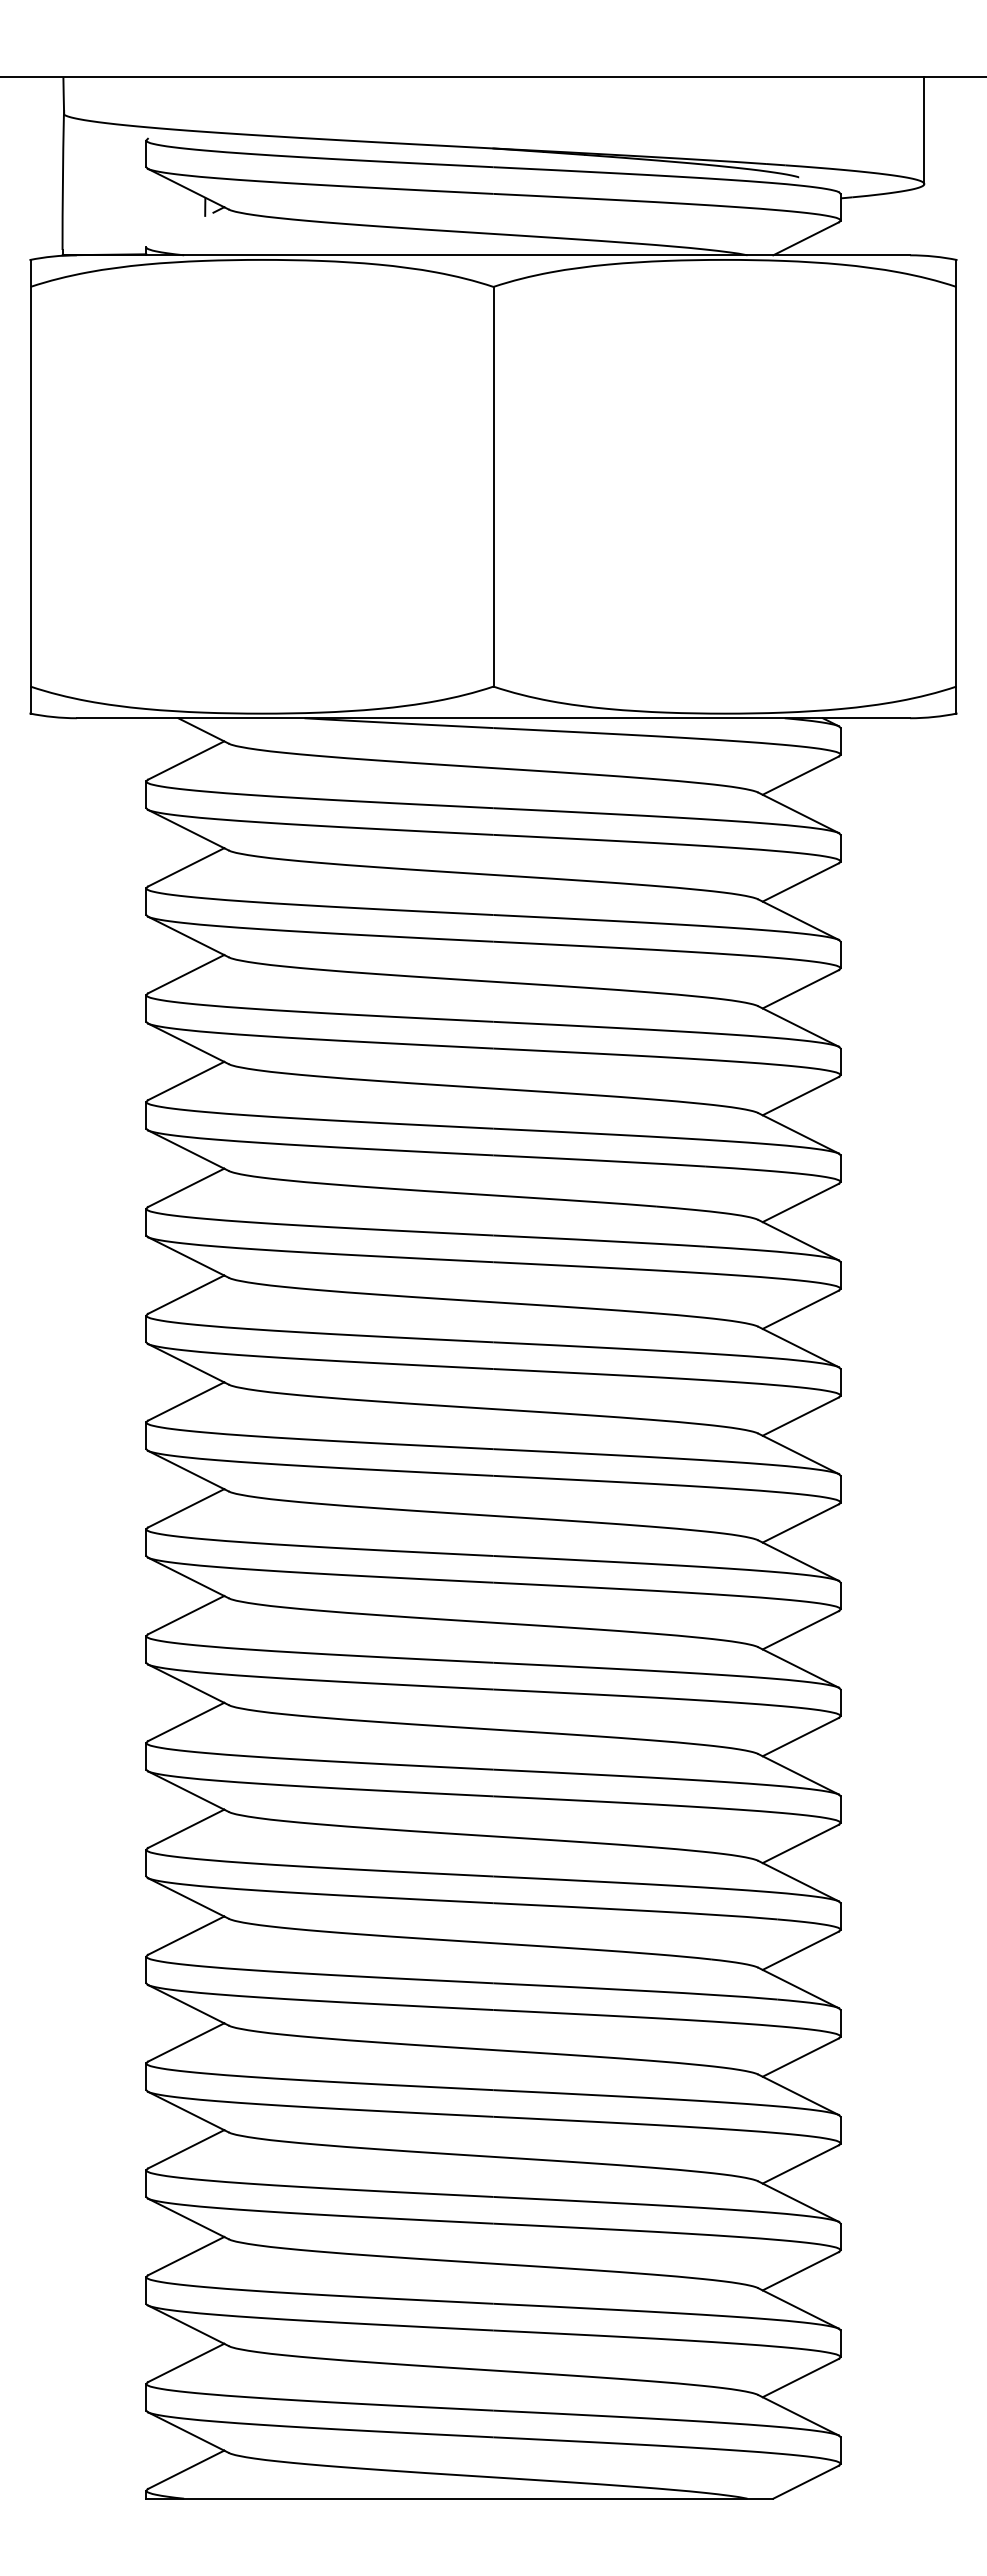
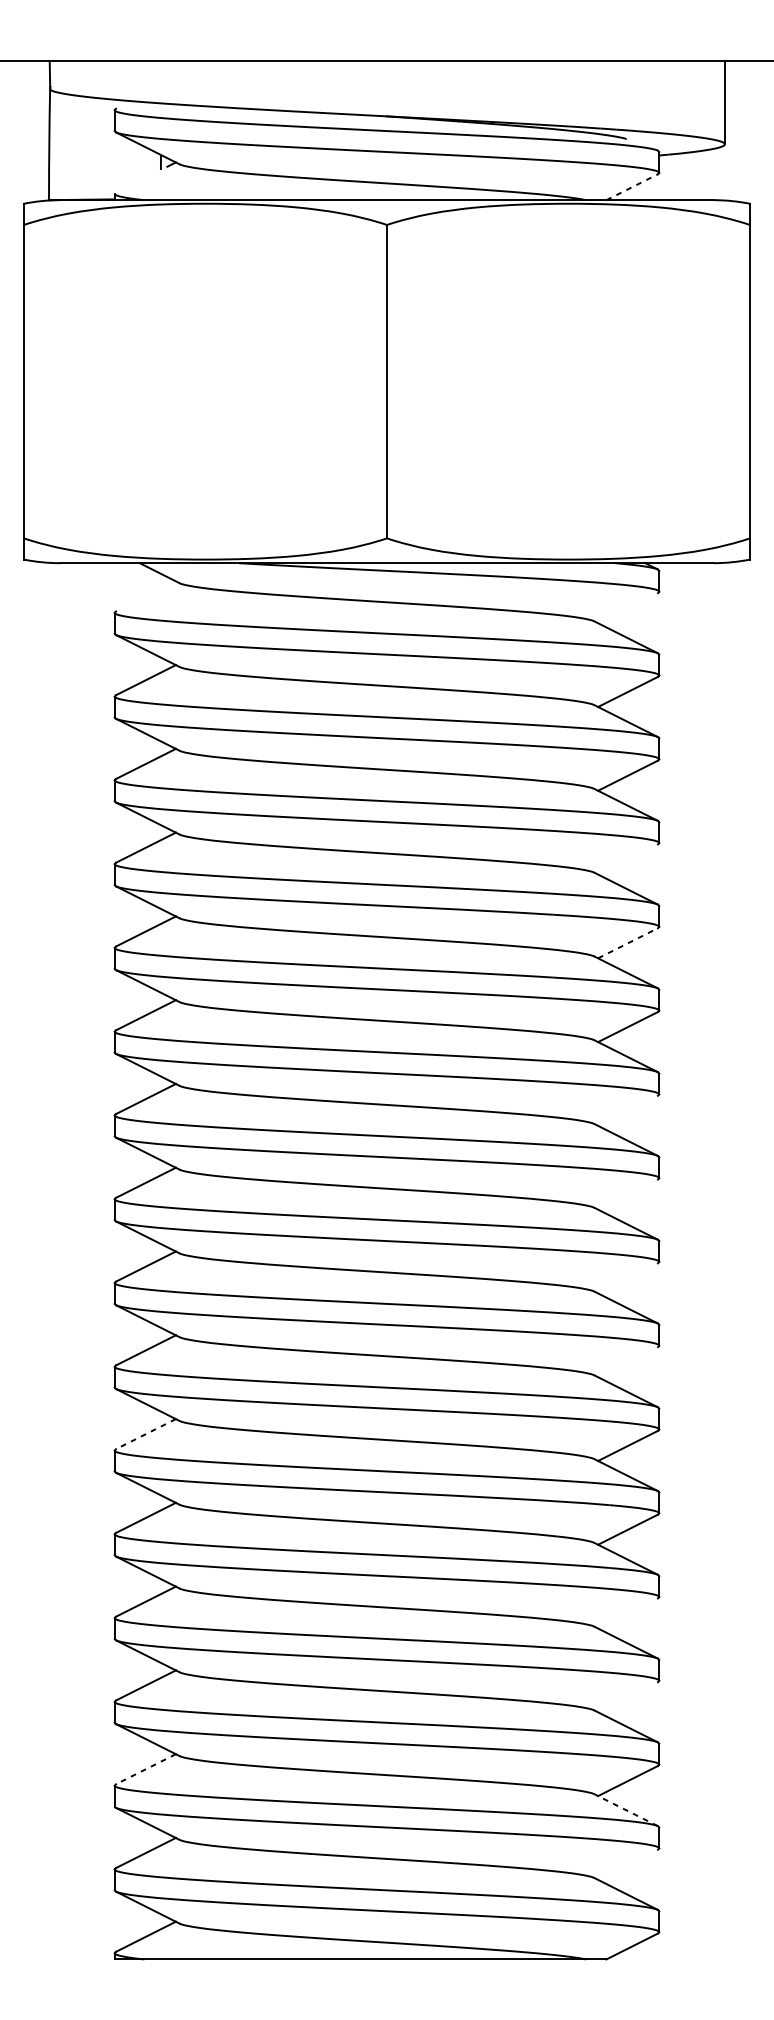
line: (806, 238) -> (632, 186), solid -> dashed
line: (185, 760) -> (145, 596), removed
line: (800, 775) -> (627, 608), removed
line: (800, 1095) -> (627, 859), removed
line: (800, 1202) -> (627, 942), solid -> dashed
line: (800, 1416) -> (627, 1110), removed
line: (800, 1523) -> (627, 1194), removed
line: (800, 1630) -> (627, 1278), removed
line: (800, 1736) -> (627, 1361), removed
line: (186, 1828) -> (146, 1433), solid -> dashed
line: (800, 2057) -> (627, 1613), removed
line: (800, 2164) -> (627, 1697), removed
line: (186, 2256) -> (146, 1769), solid -> dashed
line: (798, 2308) -> (626, 1810), solid -> dashed
line: (800, 2377) -> (627, 1864), removed

